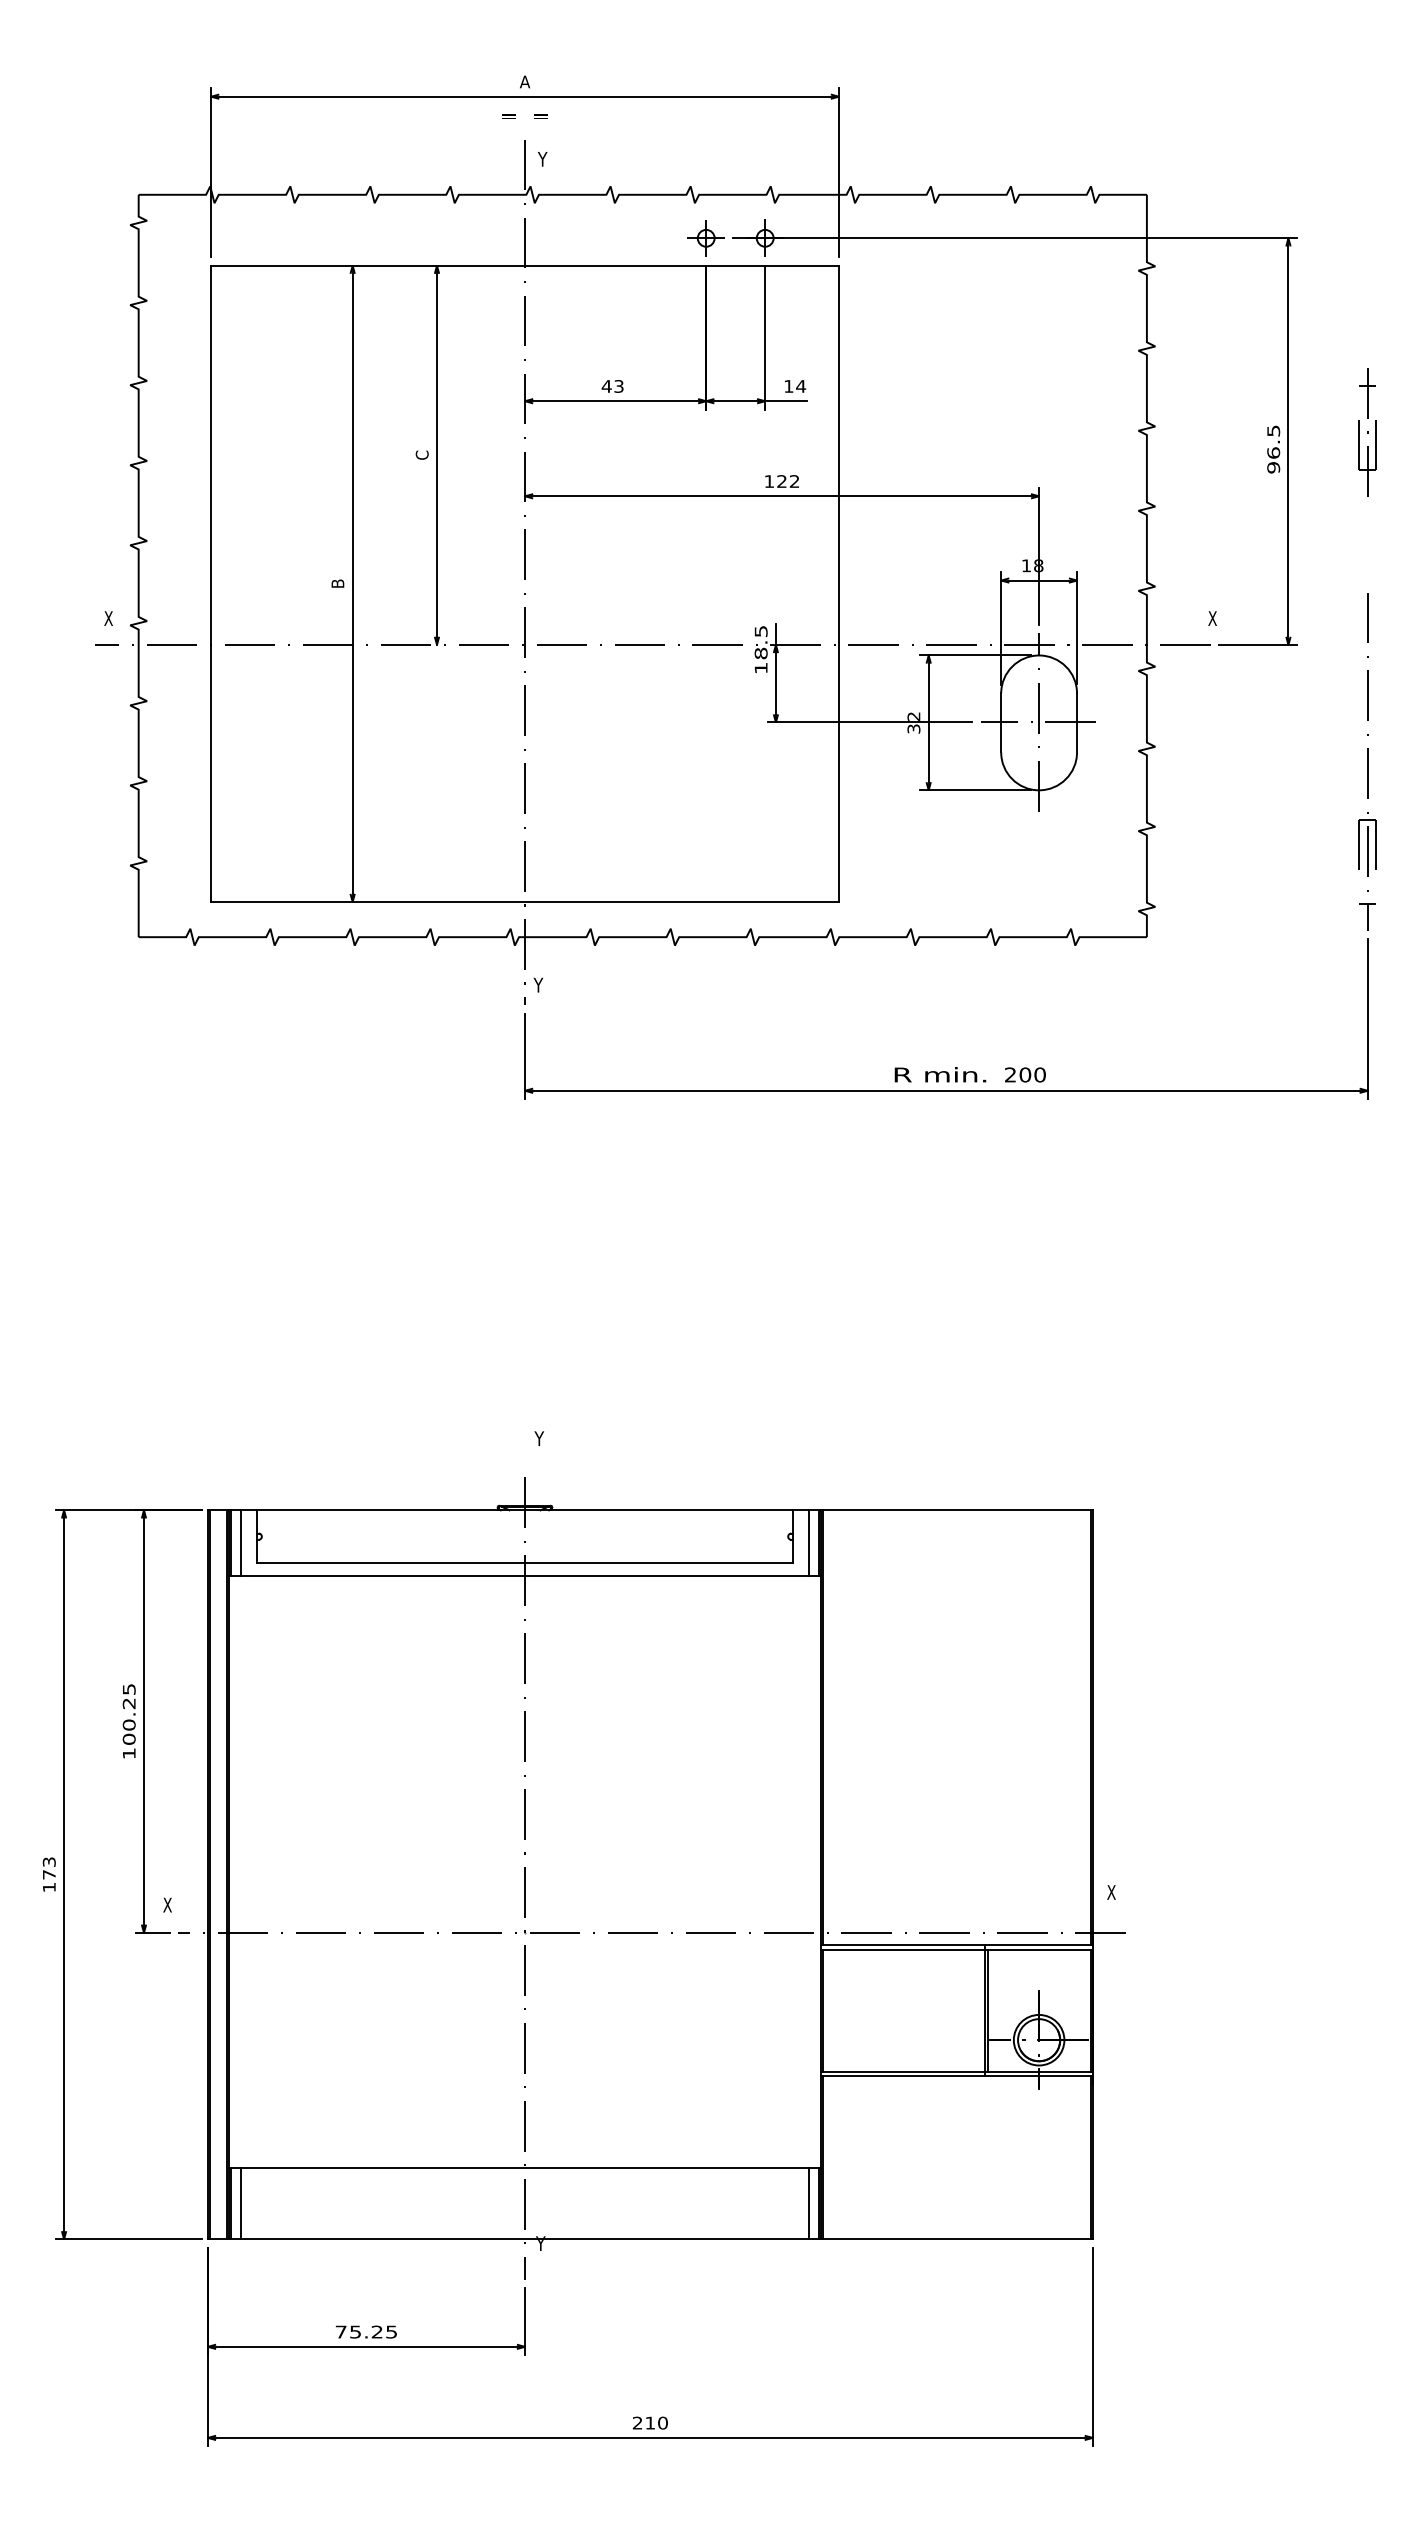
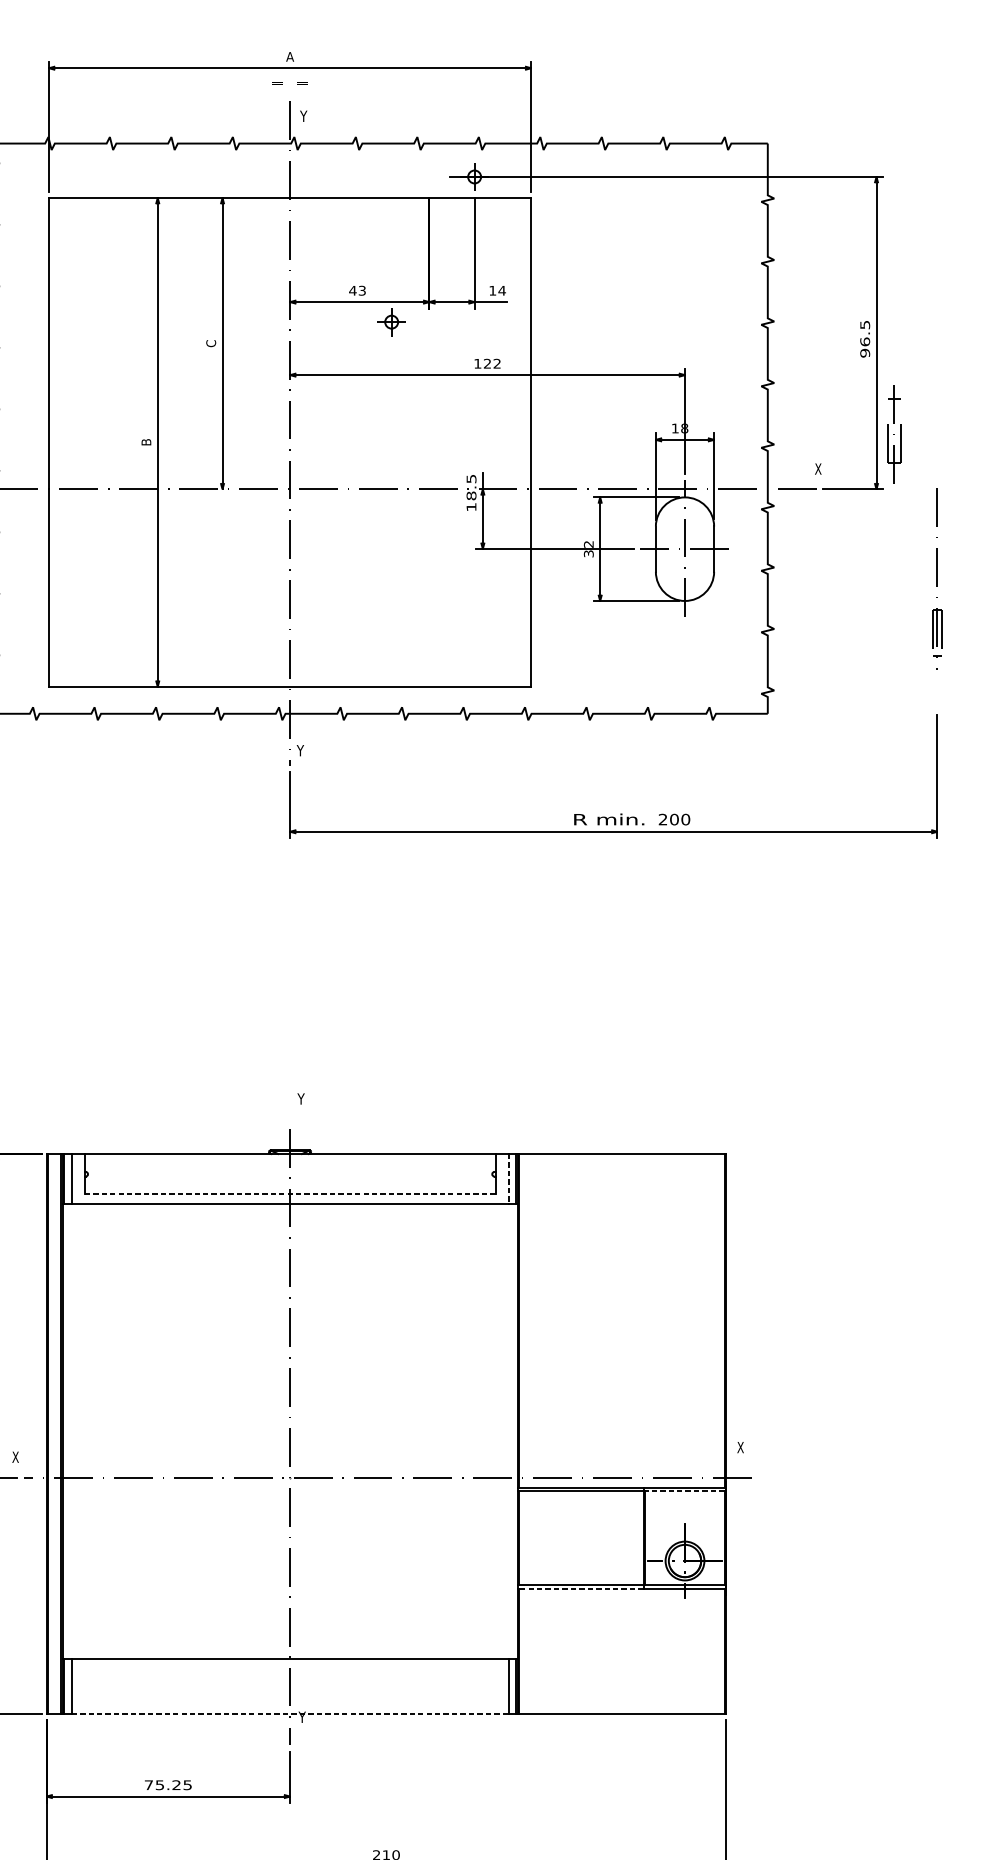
part: (705, 238) -> (391, 322), moved
part: (1367, 432) -> (894, 434), moved
part: (1367, 761) -> (937, 578), size x0.7
line: (809, 1542) -> (508, 1178), solid -> dashed
line: (525, 1563) -> (290, 1194), solid -> dashed
line: (1039, 1949) -> (685, 1491), solid -> dashed
line: (903, 2076) -> (580, 1588), solid -> dashed
line: (525, 2239) -> (290, 1714), solid -> dashed

